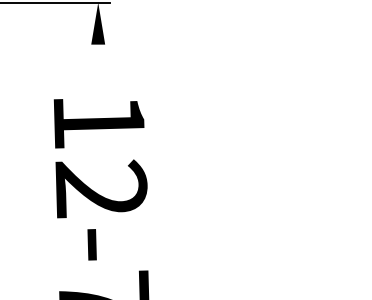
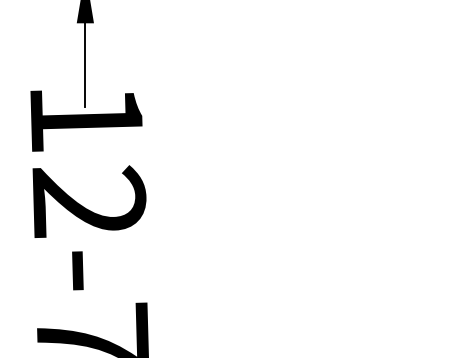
line: (98, 78) -> (85, 65), added

